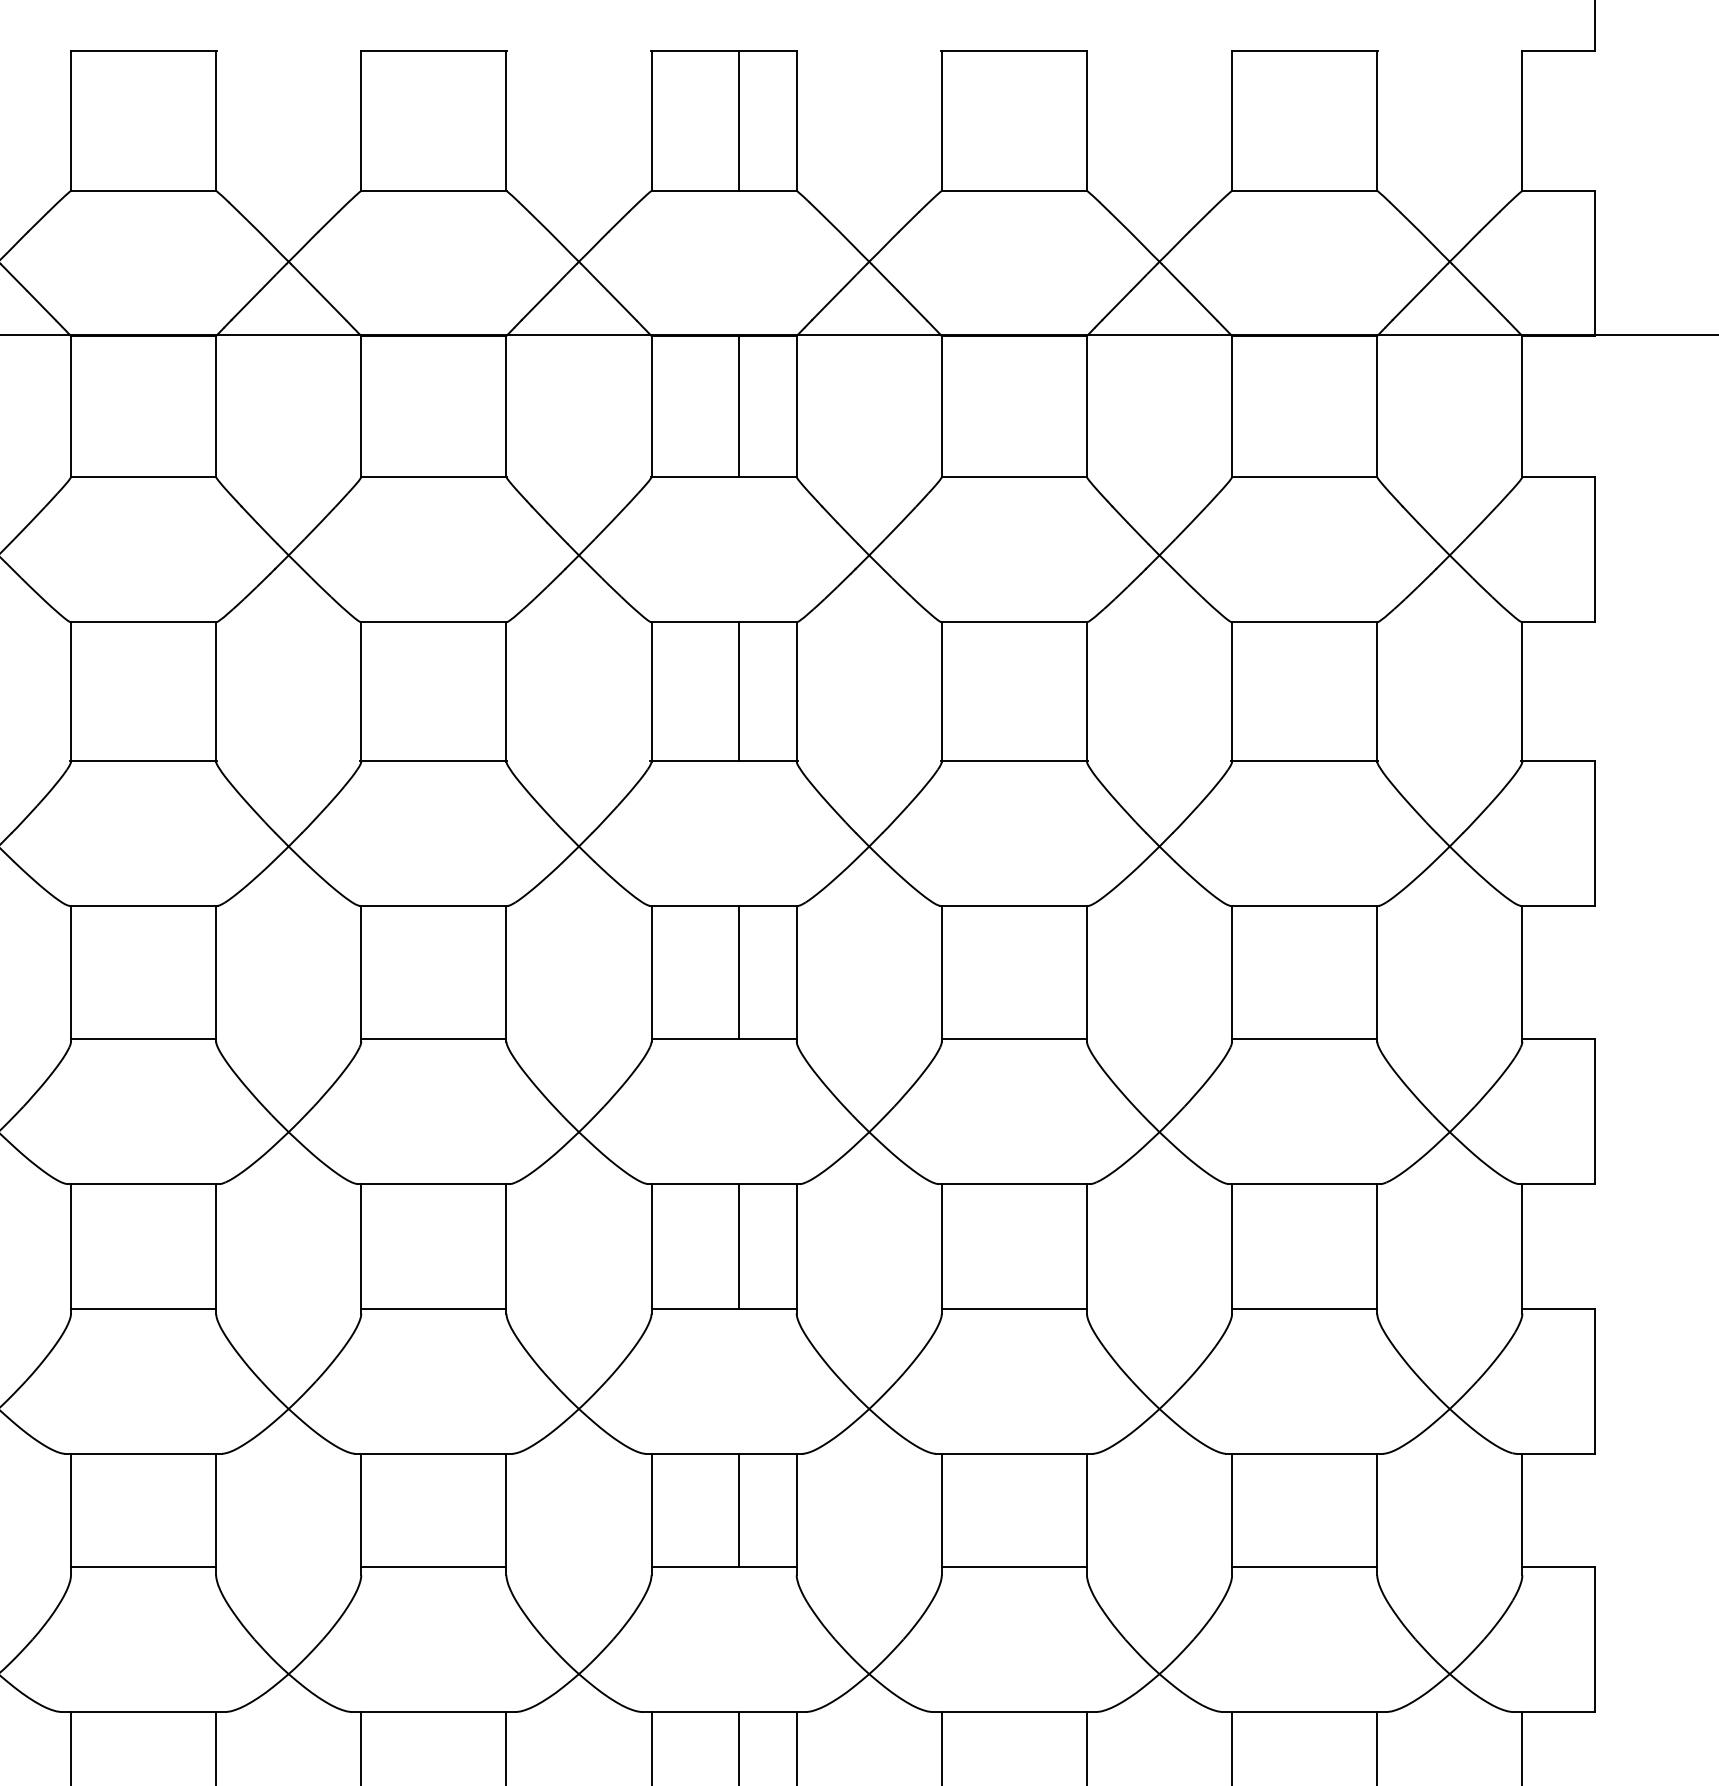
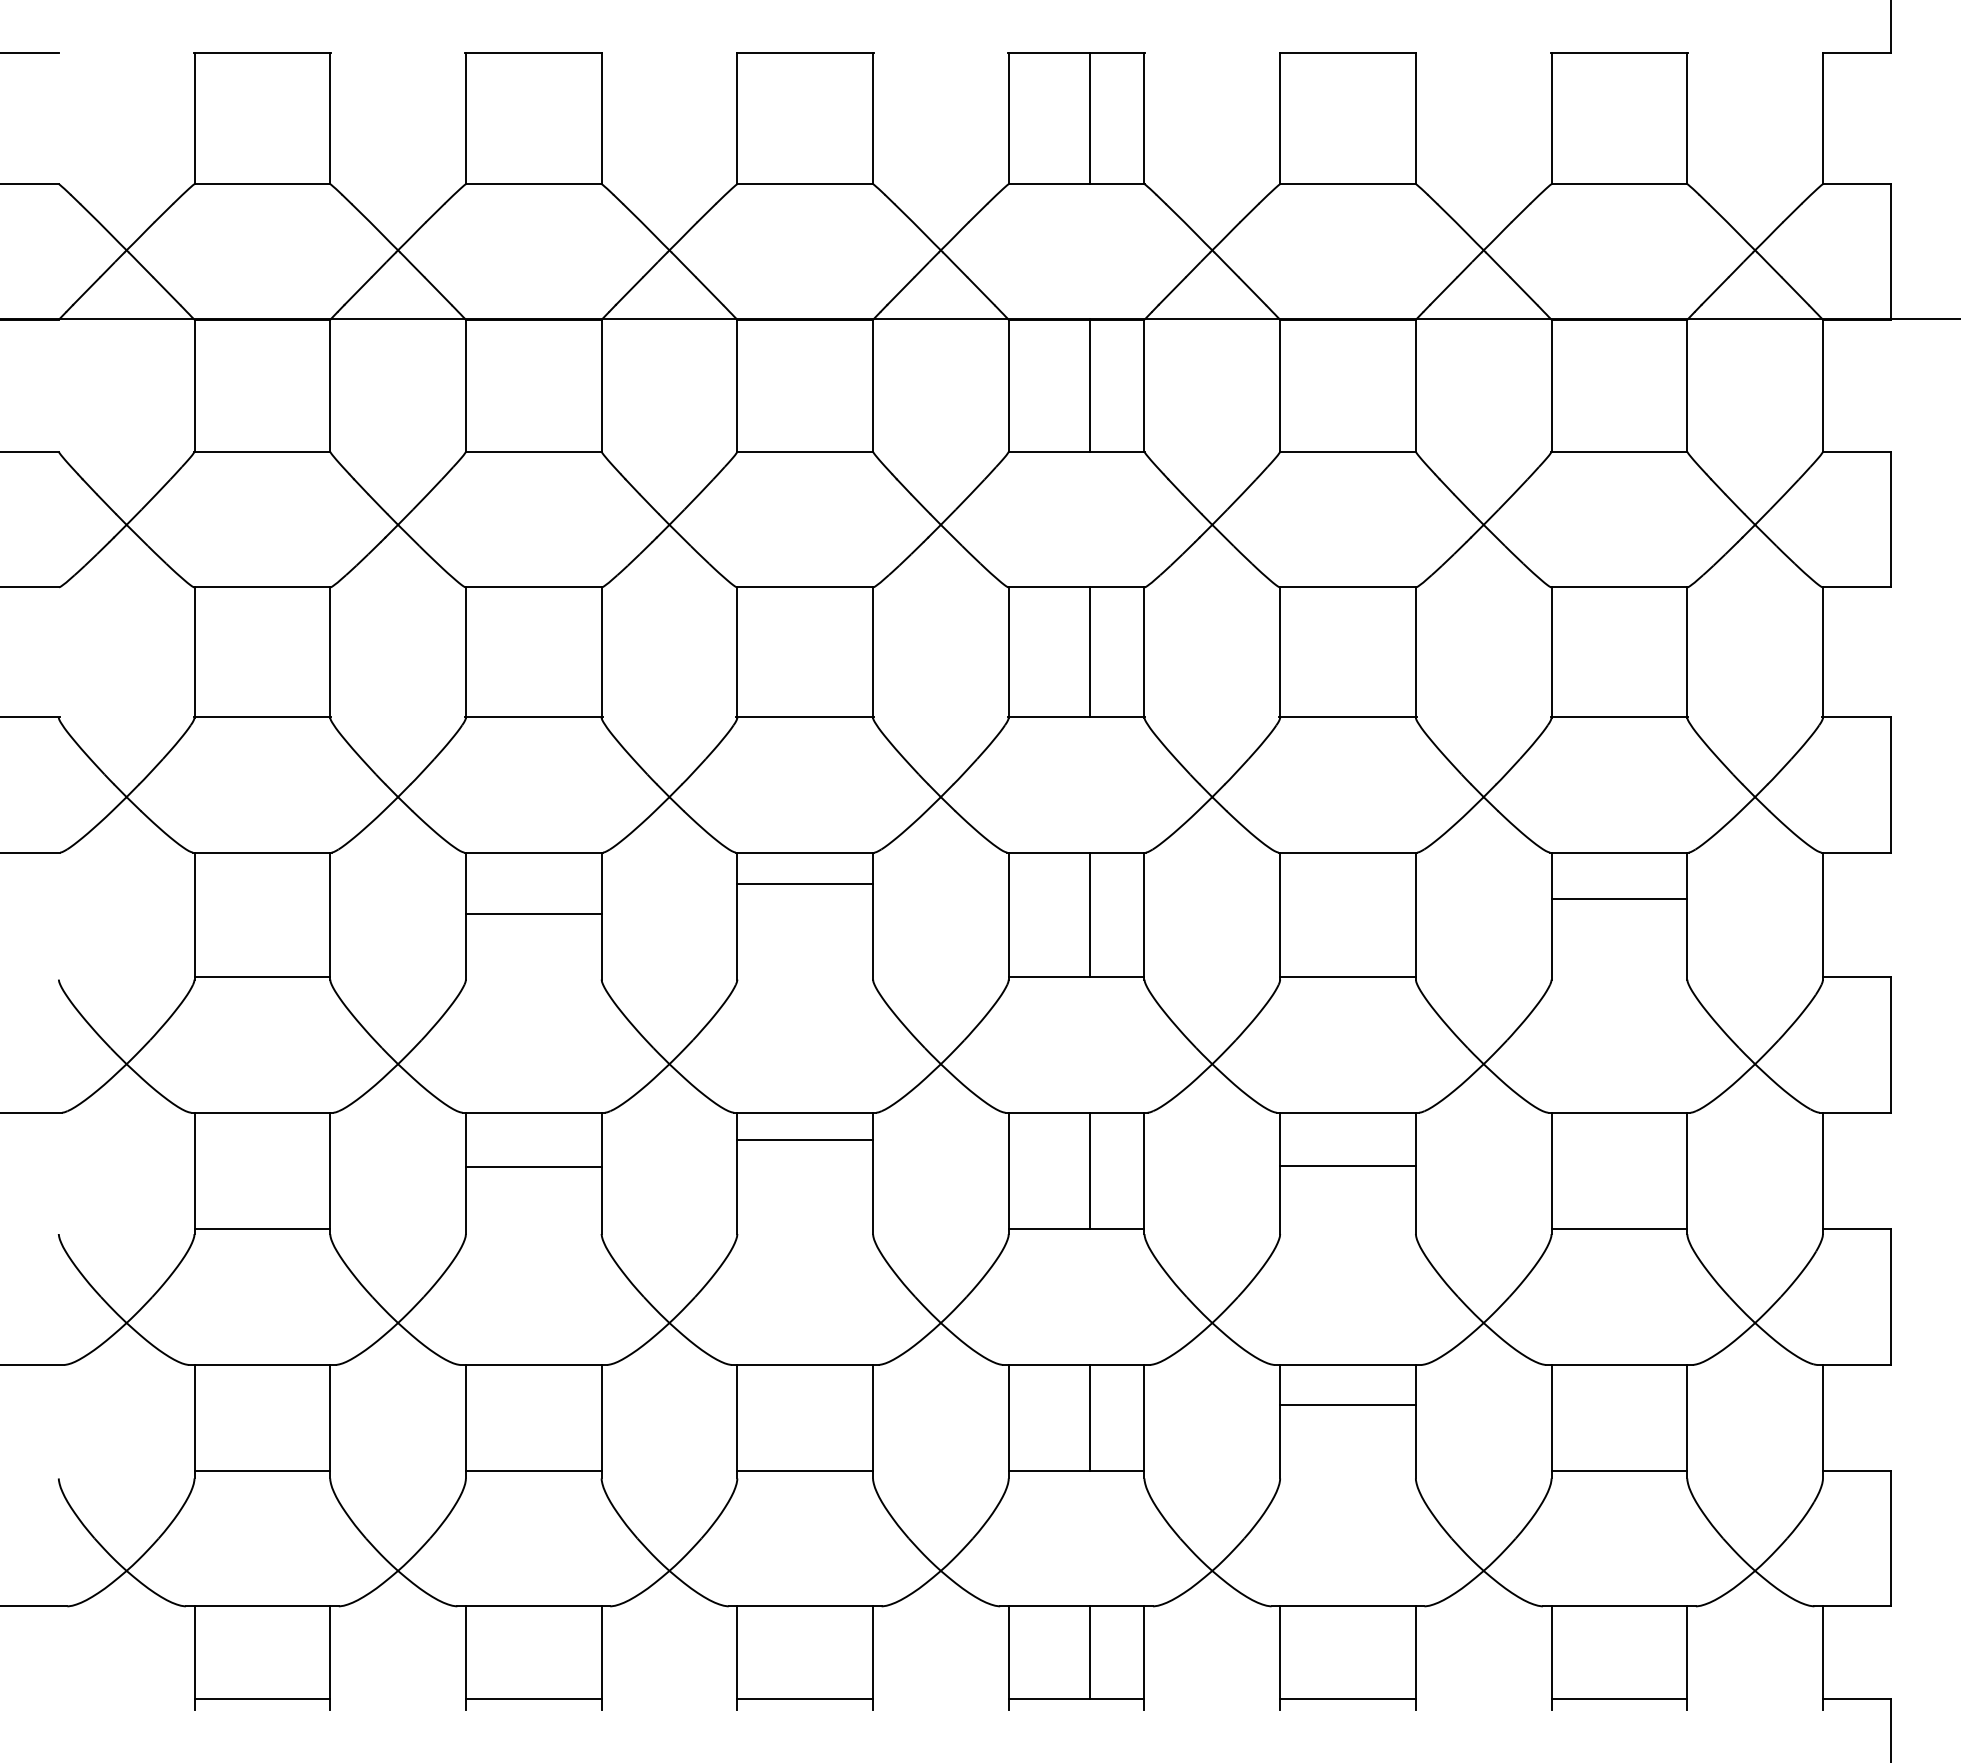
line: (143, 1039) -> (533, 914), moved
line: (434, 1039) -> (805, 884), moved
line: (1304, 1039) -> (1619, 899), moved
line: (143, 1308) -> (533, 1167), moved
line: (434, 1308) -> (805, 1140), moved
line: (1013, 1308) -> (1347, 1166), moved
line: (1013, 1566) -> (1347, 1404), moved

